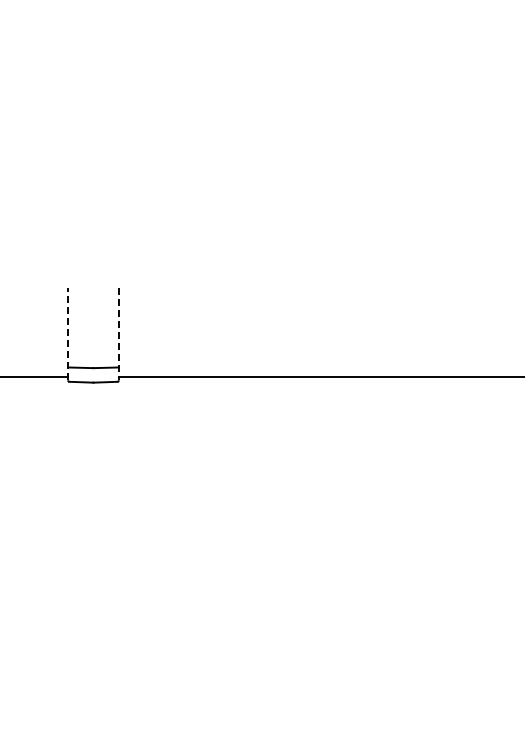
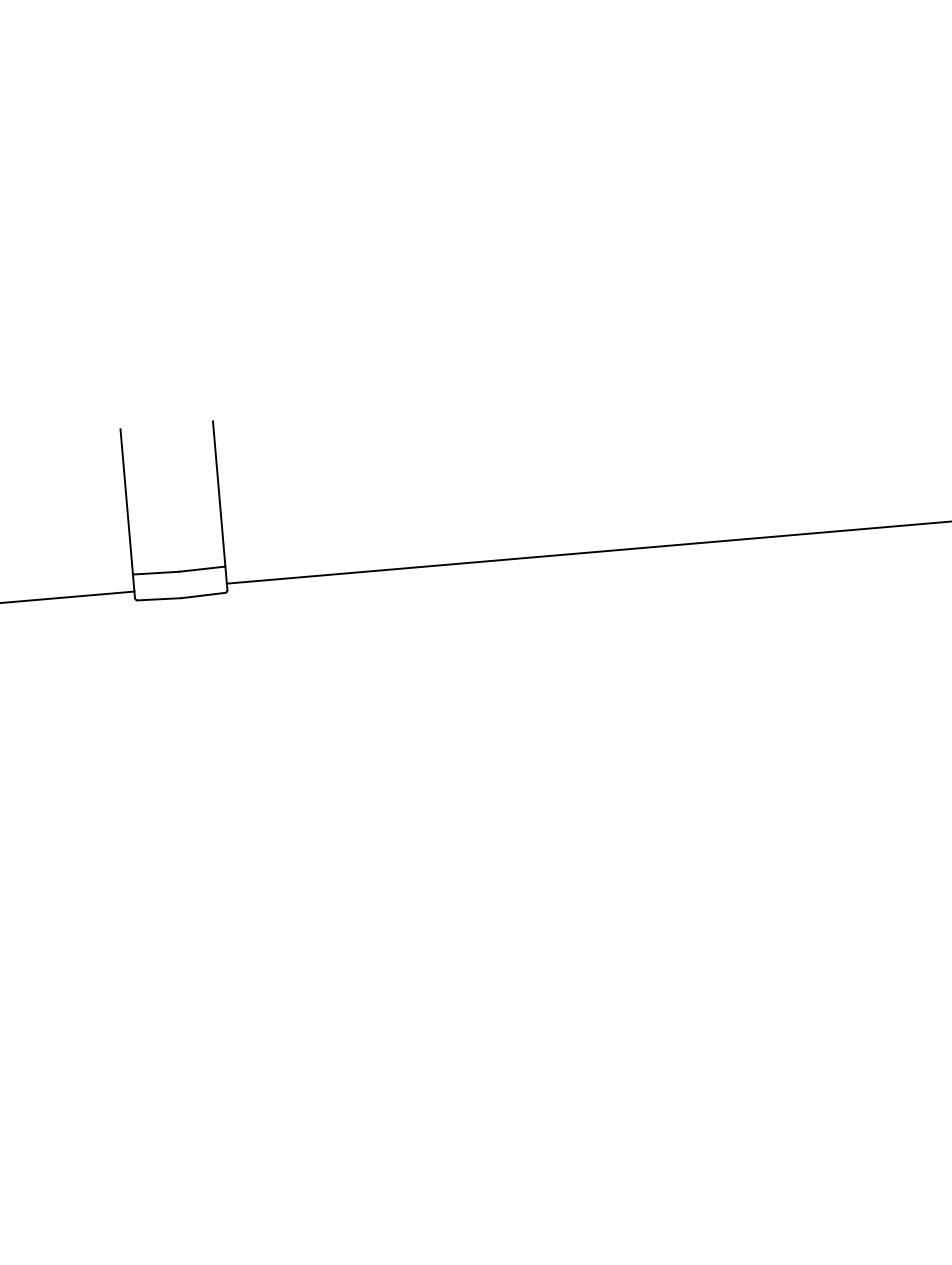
line: (68, 333) -> (128, 512), dashed -> solid
line: (118, 334) -> (219, 506), dashed -> solid

